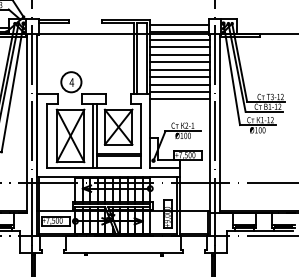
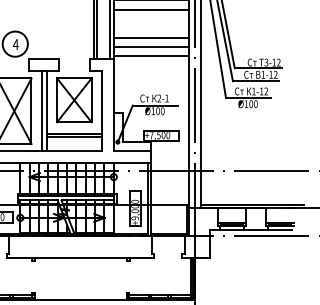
line: (180, 62) -> (151, 19), removed
line: (180, 69) -> (151, 28), removed
line: (180, 99) -> (151, 65), removed

